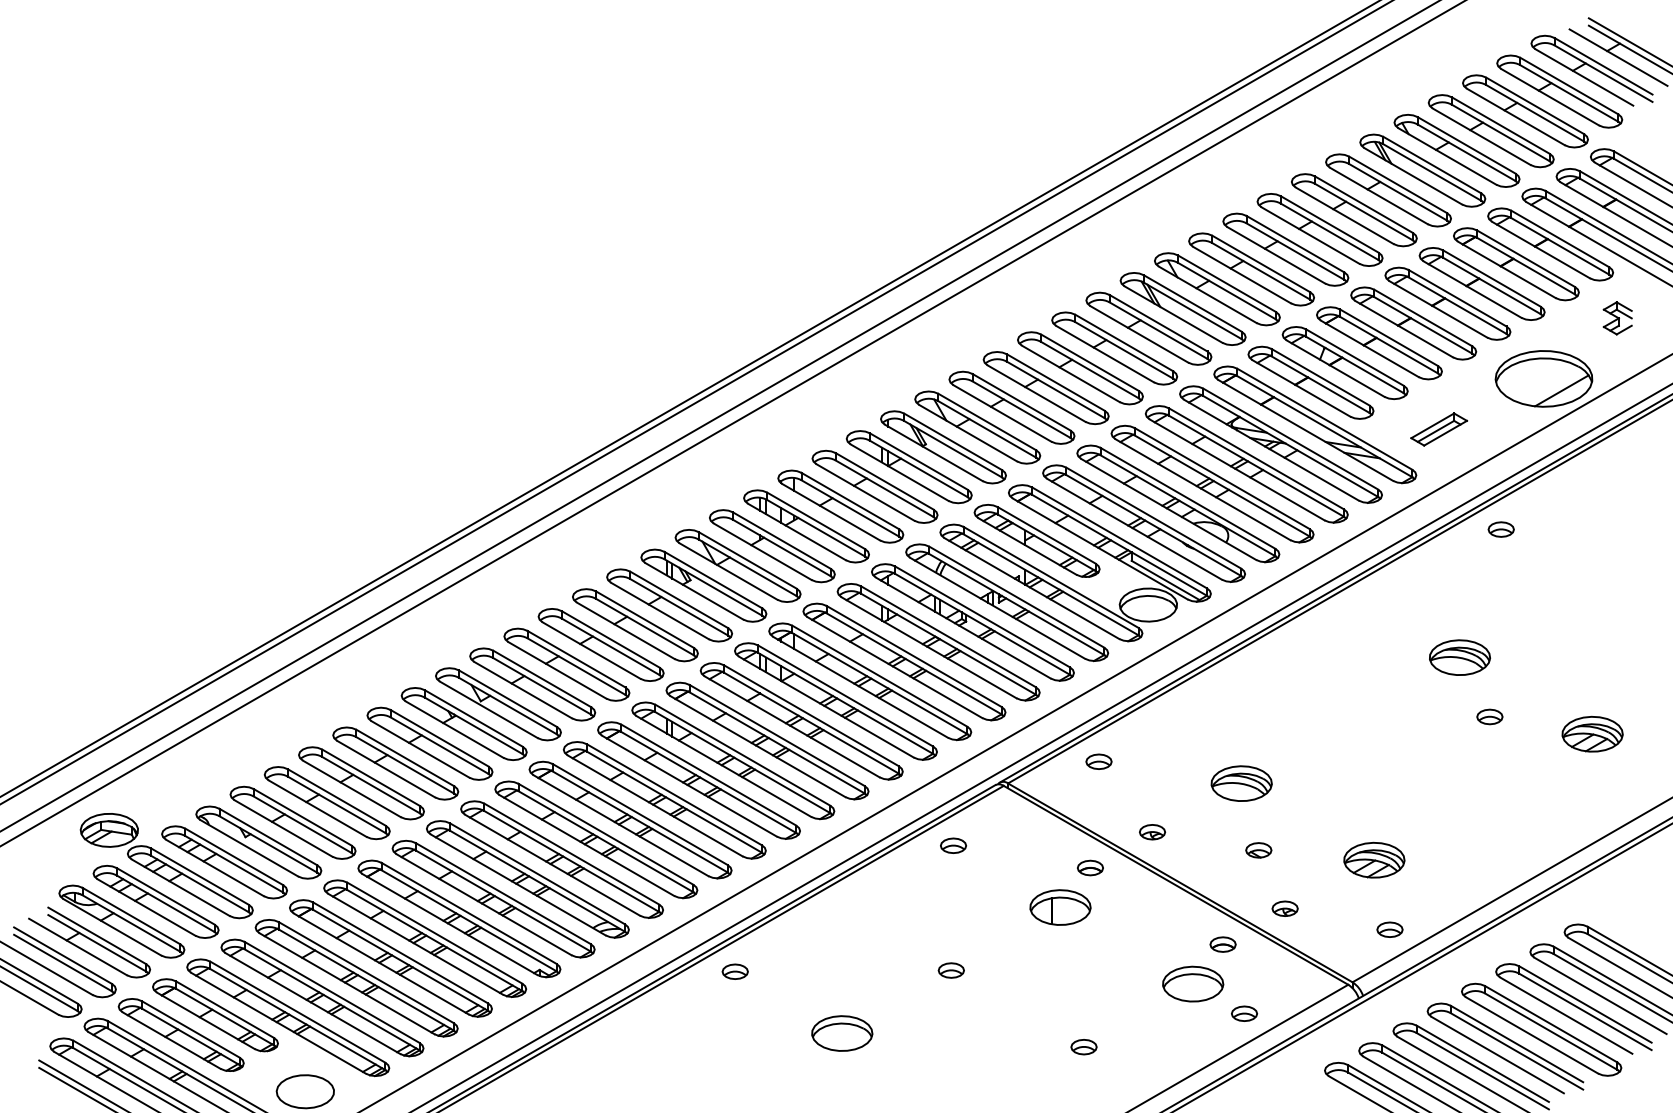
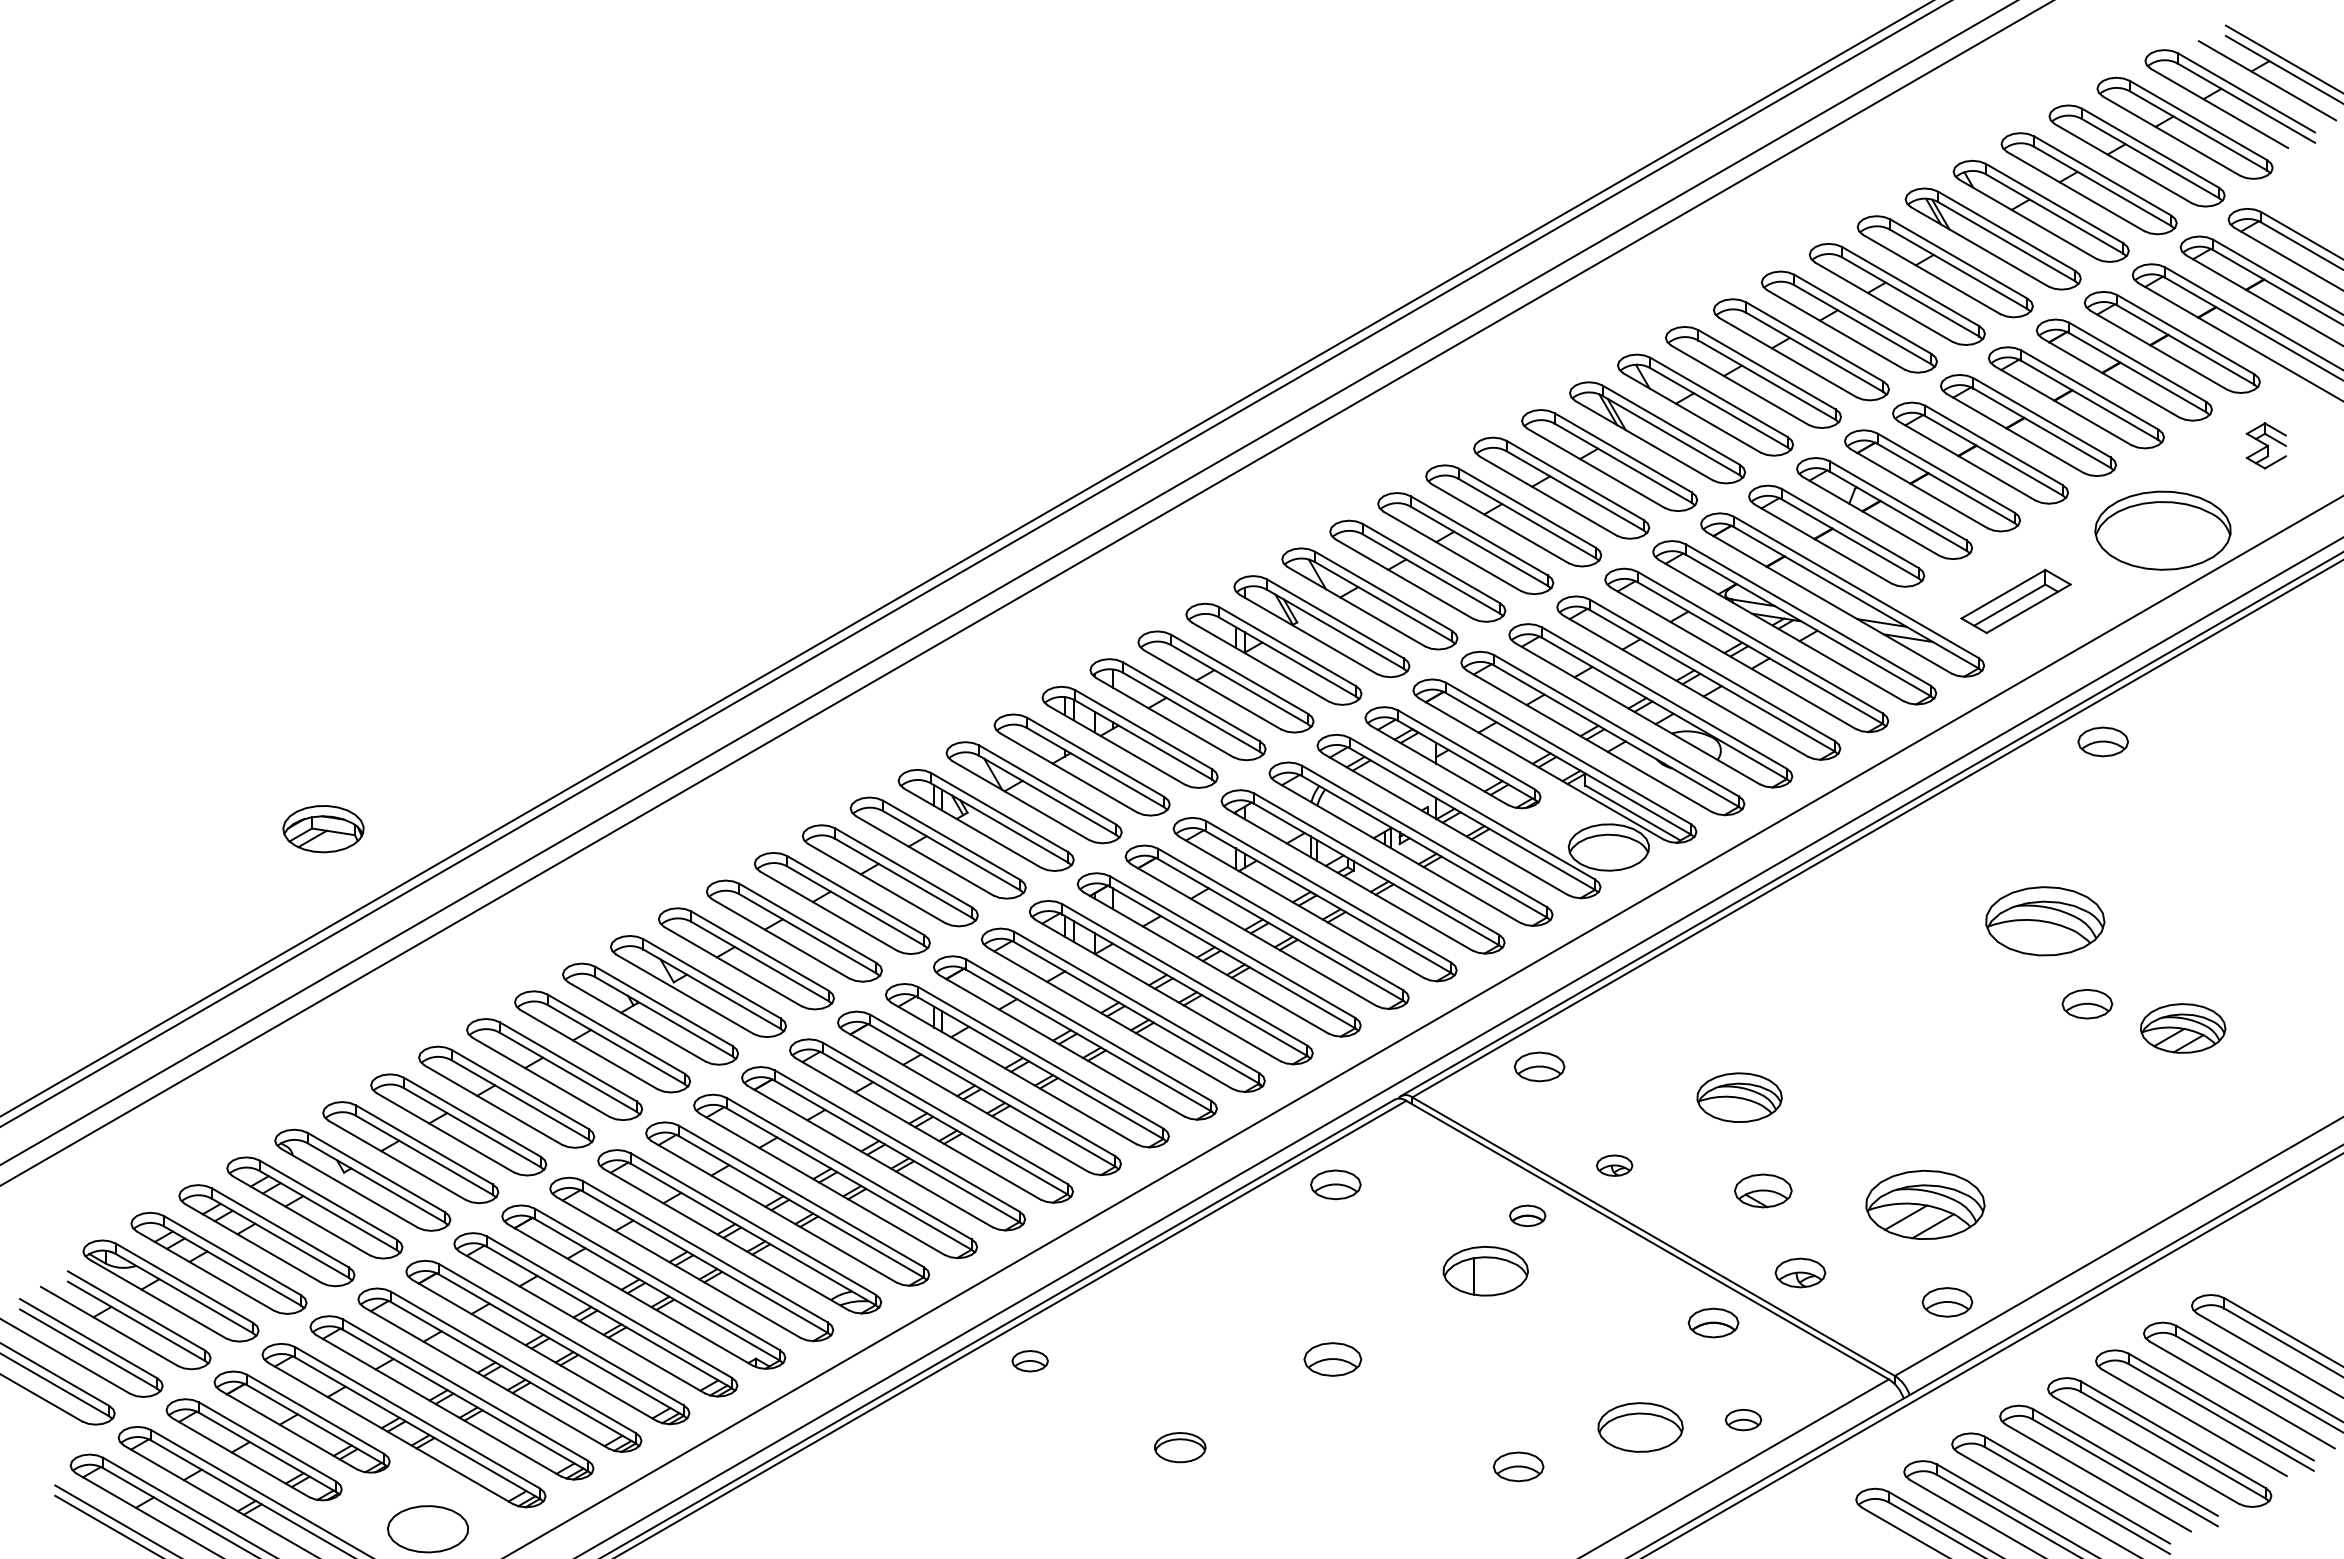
line: (1561, 390) -> (2187, 547), removed
part: (1439, 429) -> (2016, 601), size x1.4
part: (1500, 529) -> (2102, 741), size x1.4
part: (1460, 657) -> (2045, 920), size x1.4
part: (1489, 717) -> (2086, 1004), size x1.4
part: (1592, 734) -> (2183, 1028), moved
part: (1098, 762) -> (1539, 1067), size x1.4
part: (109, 830) -> (323, 829), moved
part: (953, 845) -> (1335, 1184), size x1.4
part: (1258, 850) -> (1763, 1191), size x1.6
part: (1374, 859) -> (1925, 1204), size x1.4
part: (1285, 908) -> (1800, 1272), size x1.4
part: (1389, 929) -> (1946, 1302), size x1.4
part: (1223, 944) -> (1713, 1323), size x1.4
part: (951, 970) -> (1332, 1359), size x1.6
part: (1193, 984) -> (1640, 1427), moved
part: (842, 1033) -> (1180, 1447), size x0.6
part: (1083, 1046) -> (1518, 1466), size x1.4

